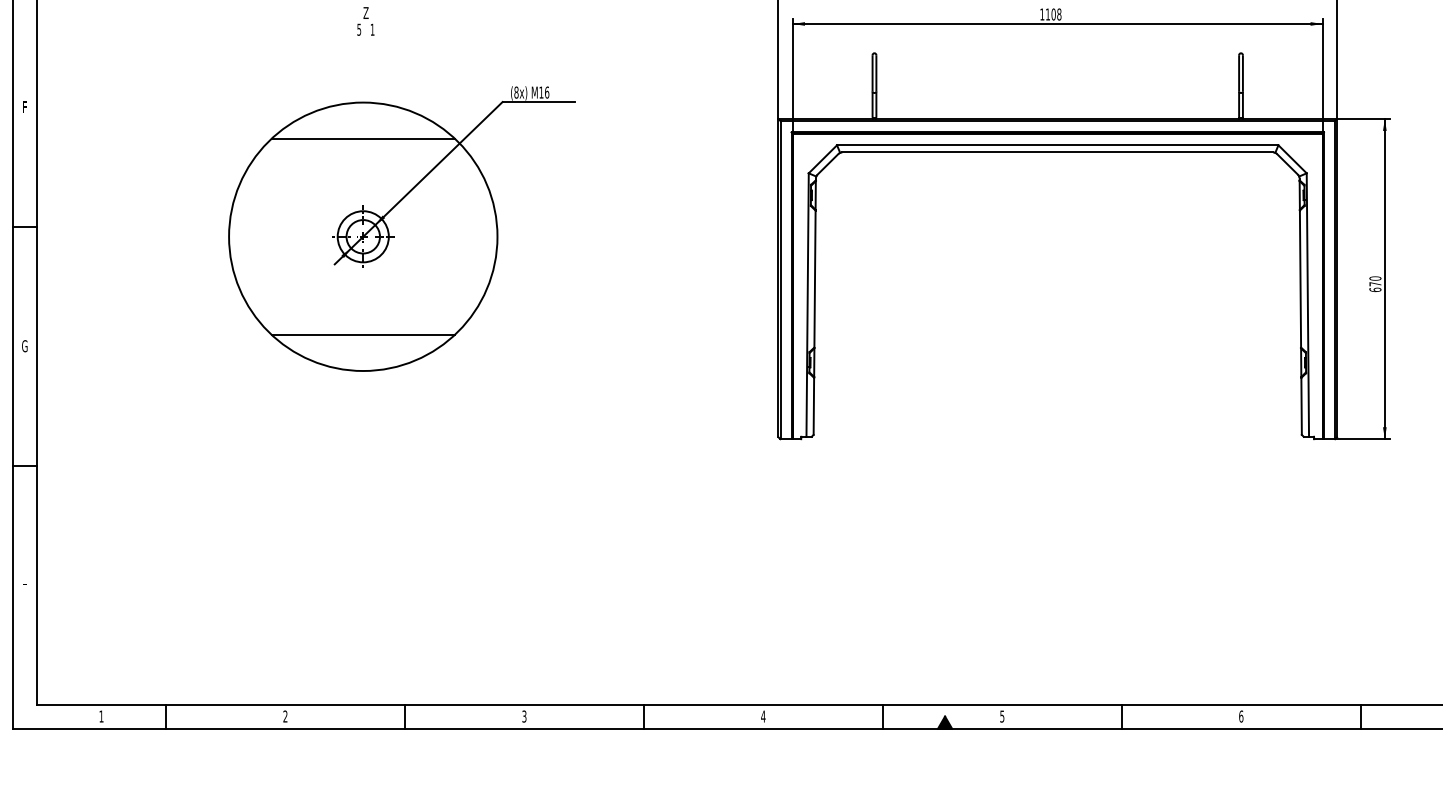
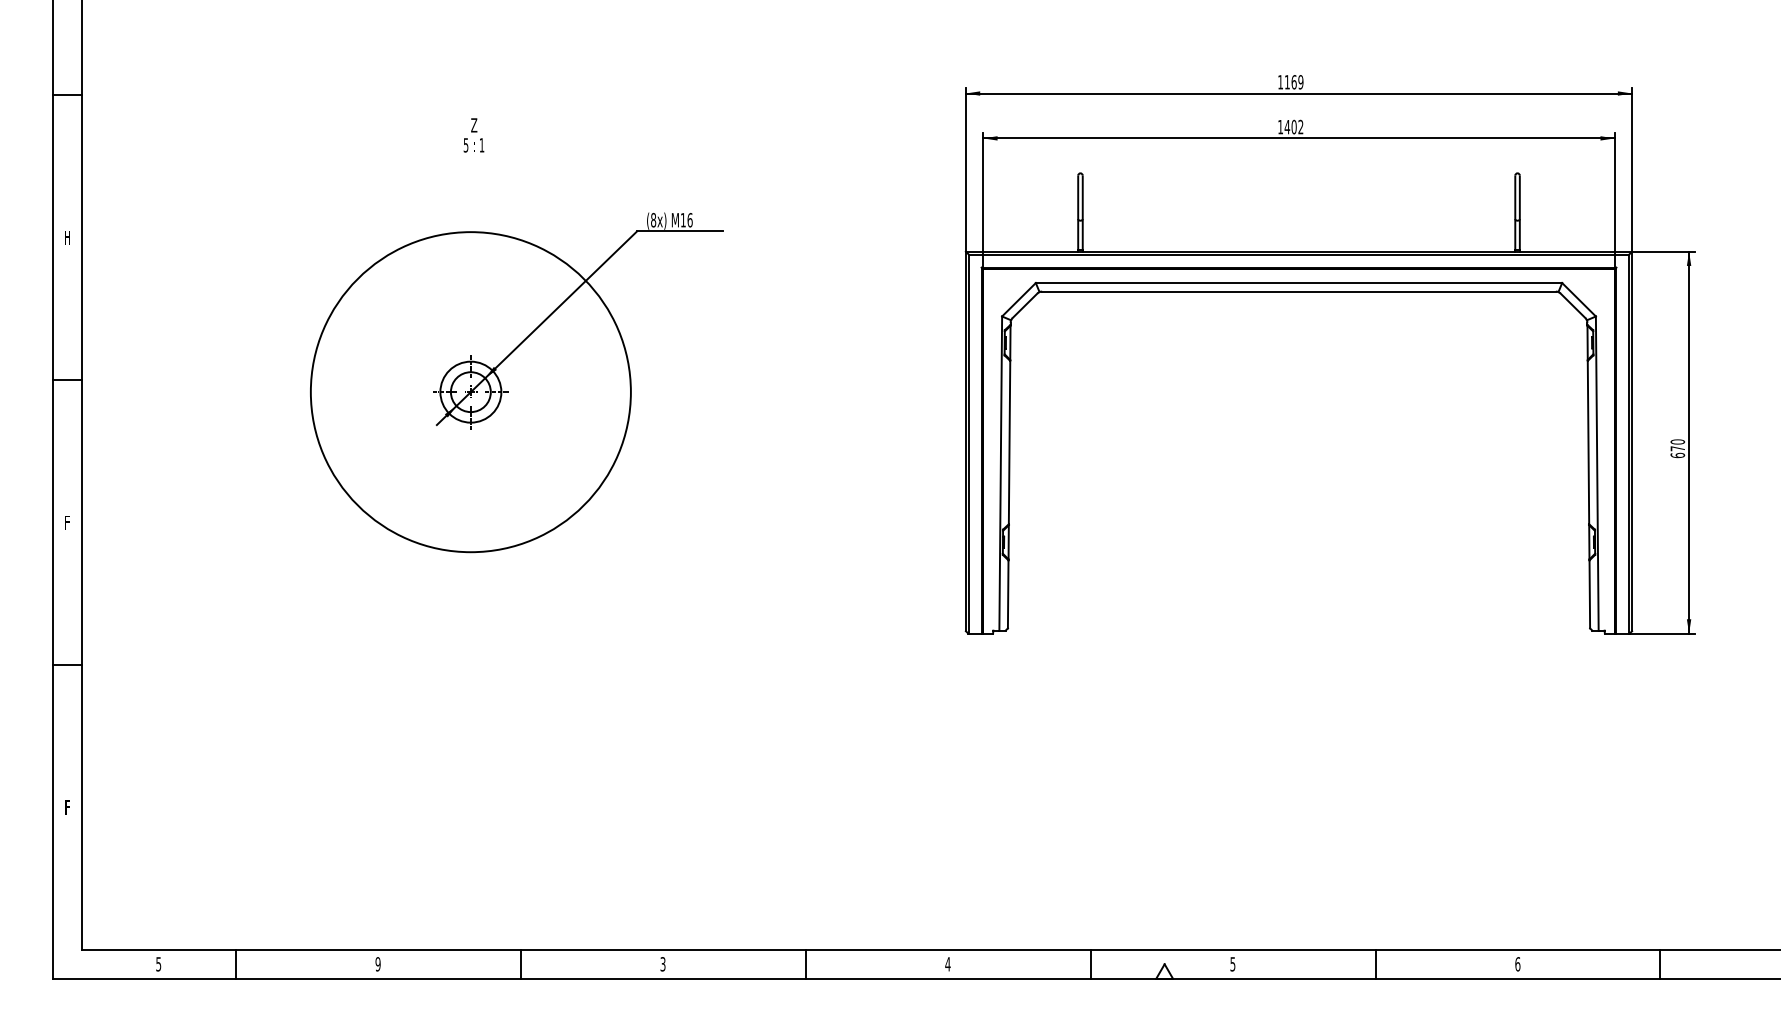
text: (1053, 14) -> (1293, 127), 1108 -> 1402
text: (25, 107) -> (67, 237), F -> H
line: (362, 138) -> (470, 275), removed
line: (362, 334) -> (470, 508), removed
text: (24, 346) -> (66, 522), G -> F
text: (25, 585) -> (67, 807), H -> F
text: (101, 716) -> (158, 964), 1 -> 5
text: (284, 716) -> (377, 964), 2 -> 9
fill: (944, 722) -> (1164, 971), removed

